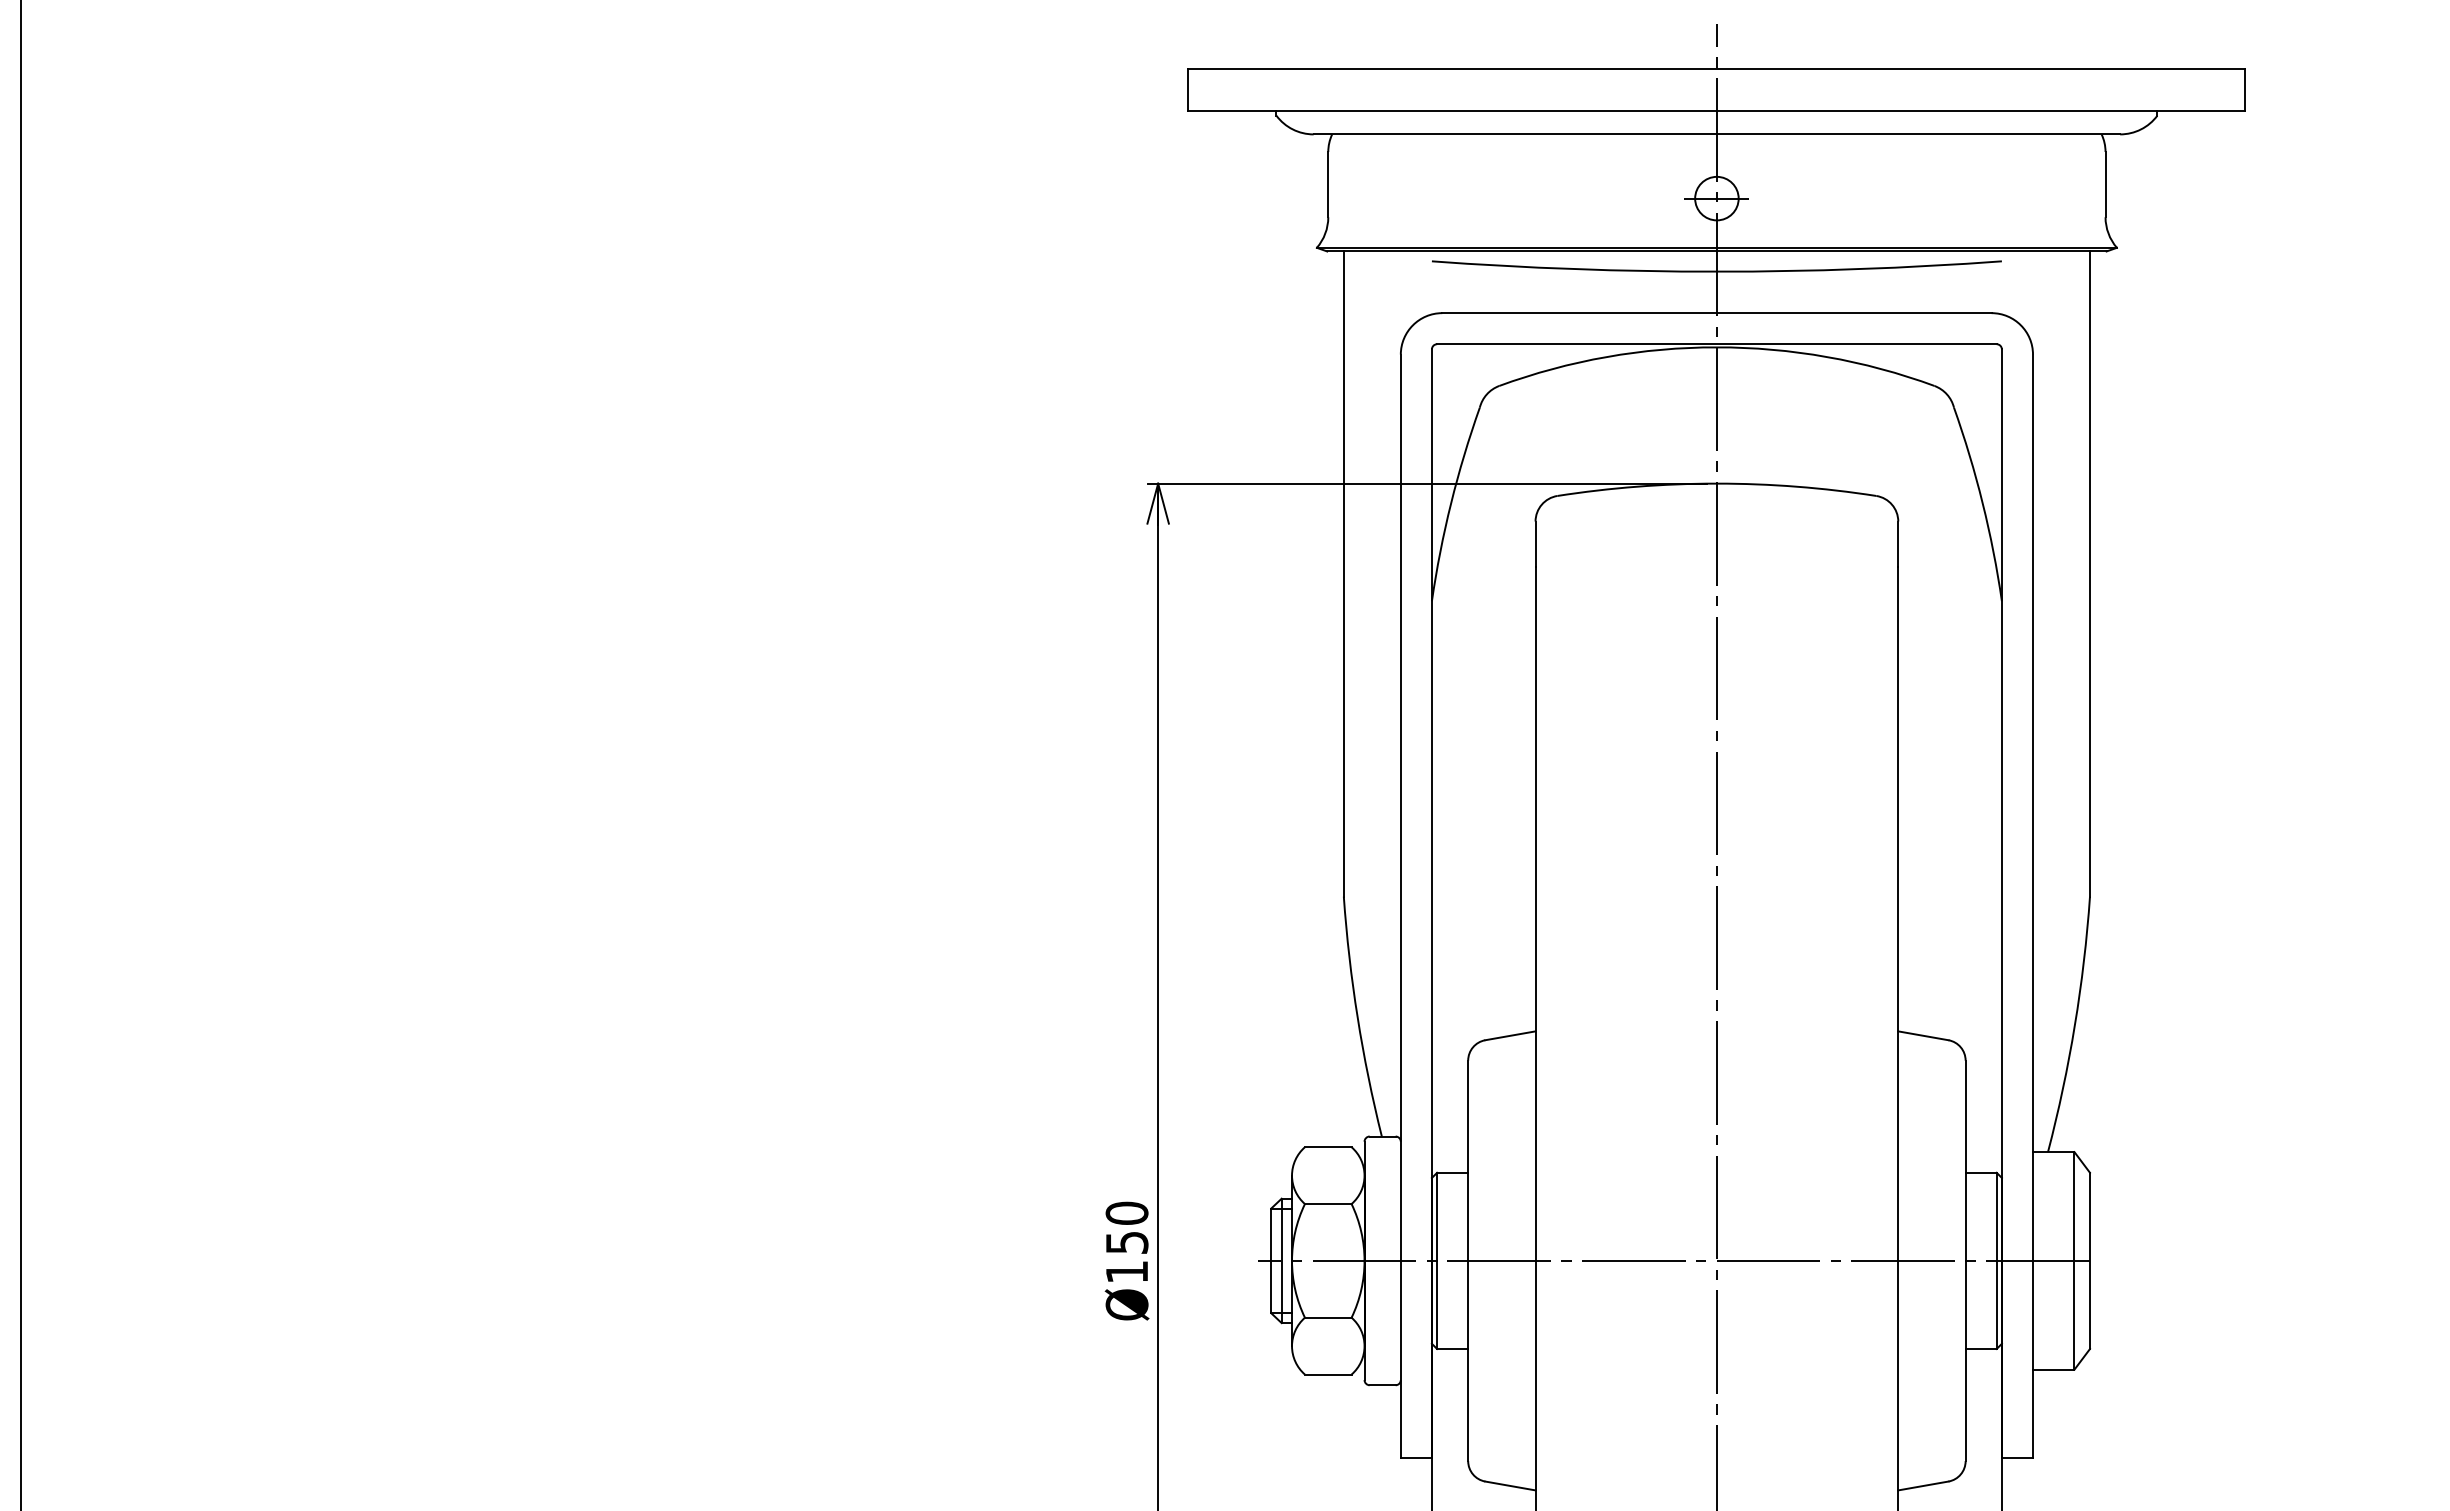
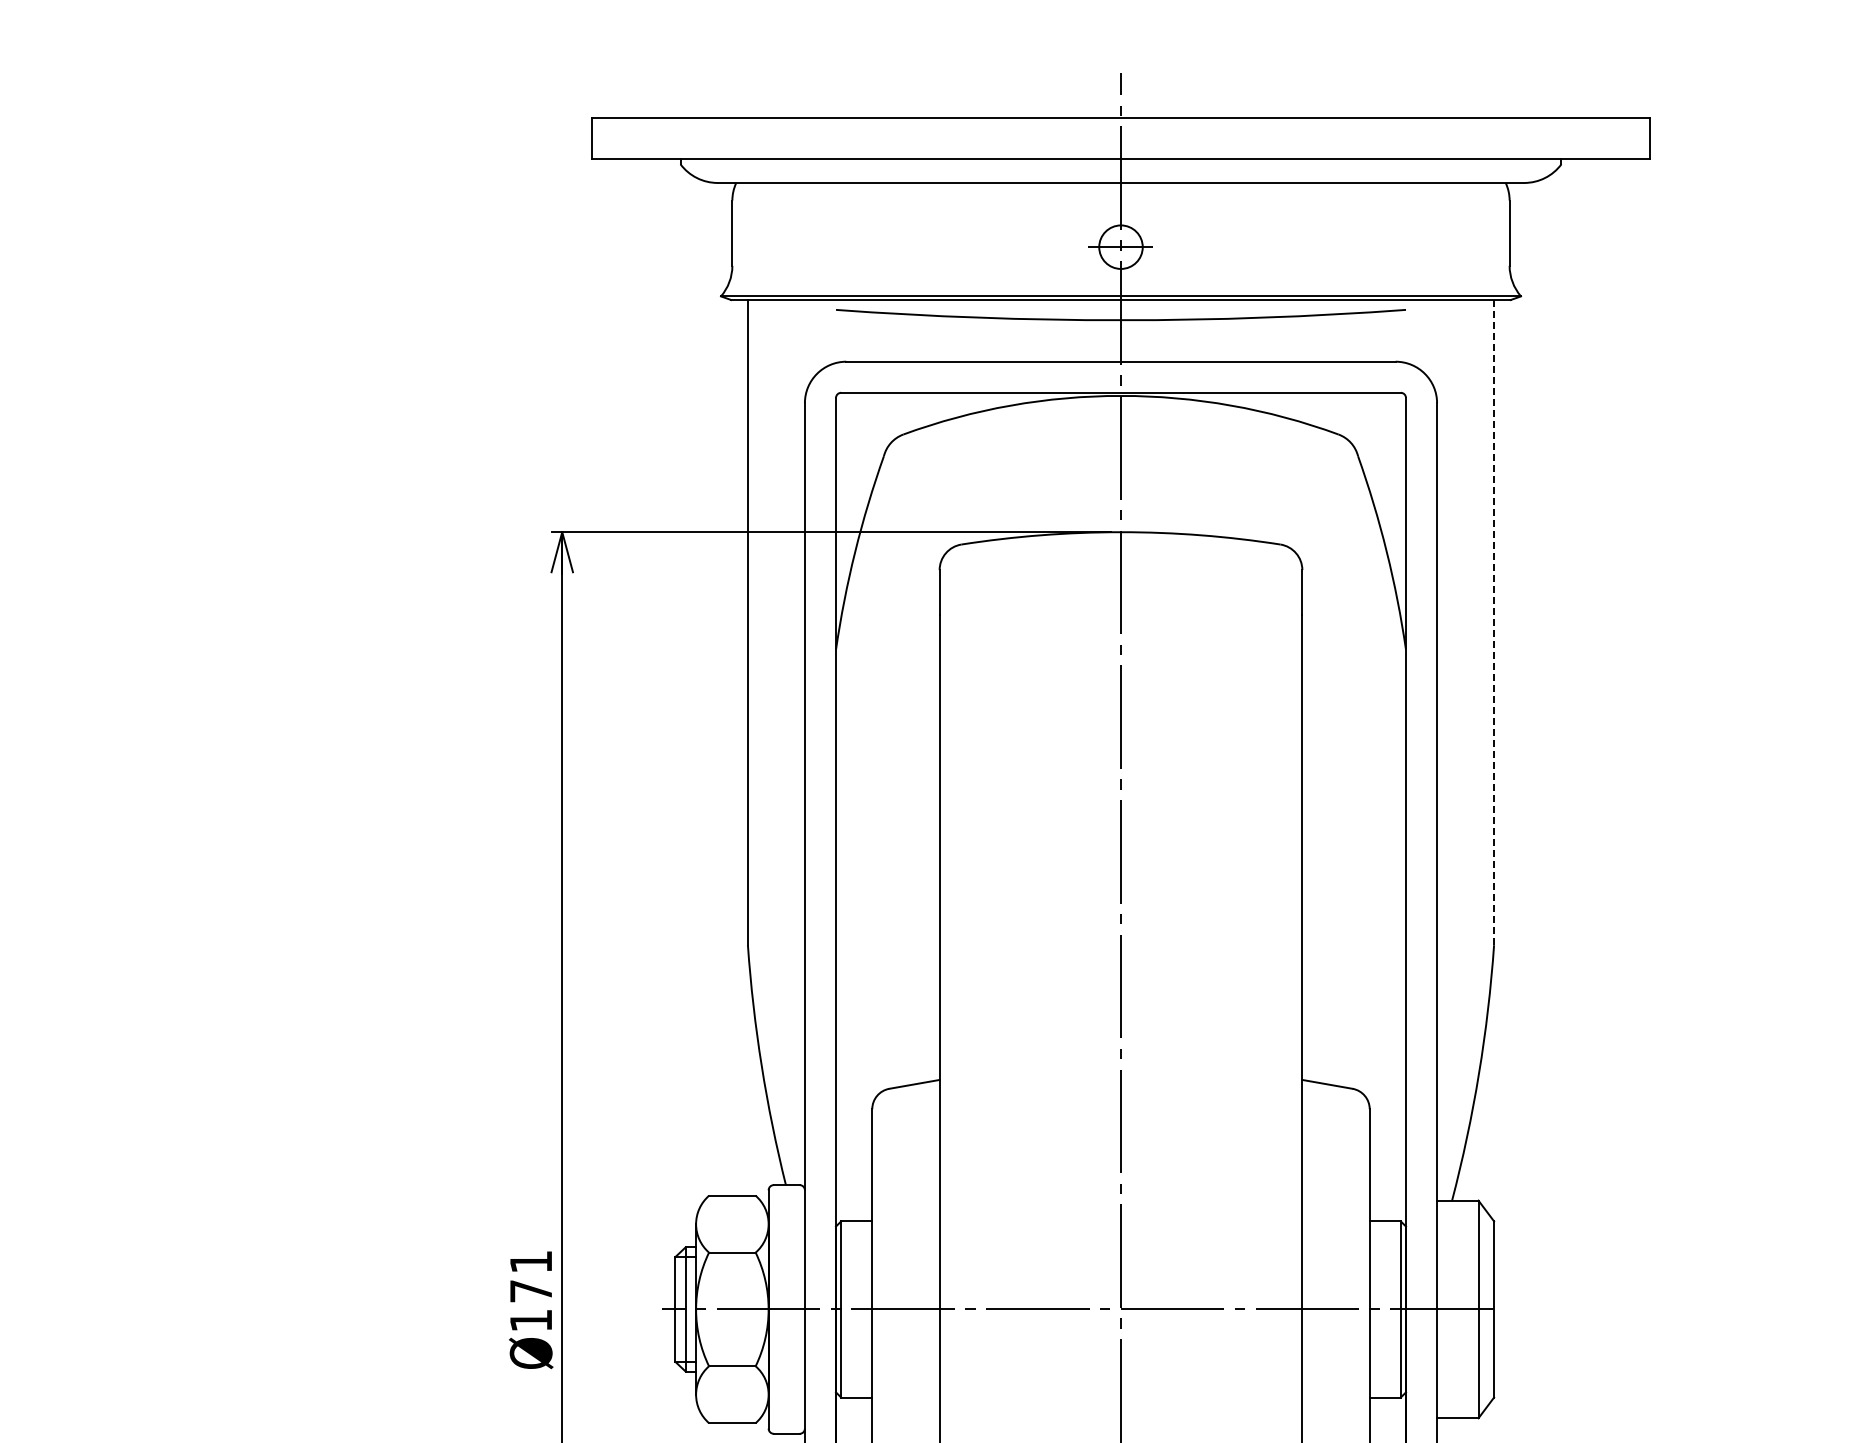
line: (2090, 574) -> (1494, 623), solid -> dashed
text: (1126, 1227) -> (530, 1276), Ø150 -> Ø171

